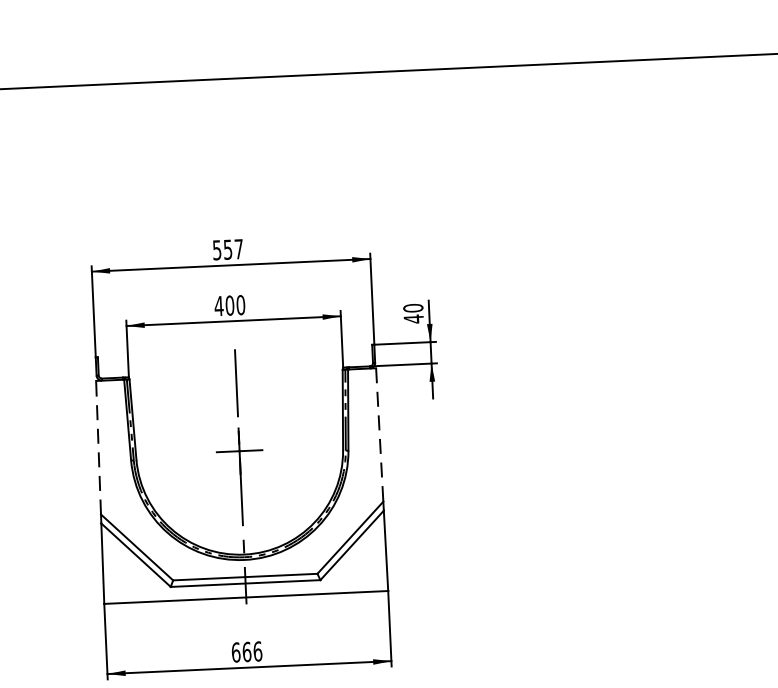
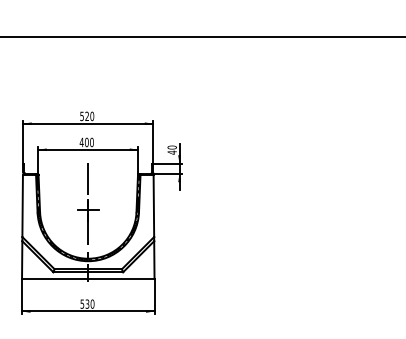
text: (233, 249) -> (89, 116), 557 -> 520
line: (378, 436) -> (153, 206), dashed -> solid
line: (98, 446) -> (22, 205), dashed -> solid
text: (246, 650) -> (87, 303), 666 -> 530

